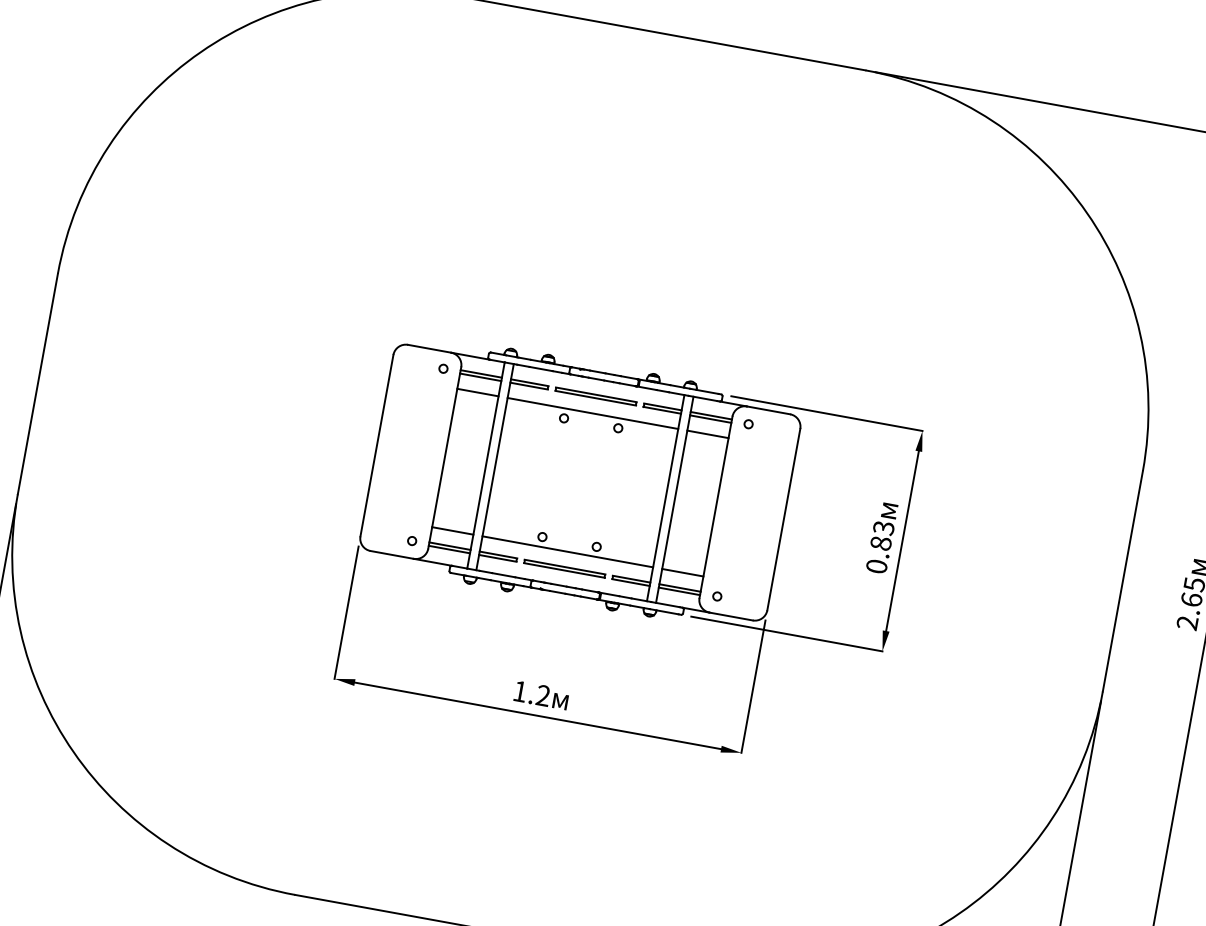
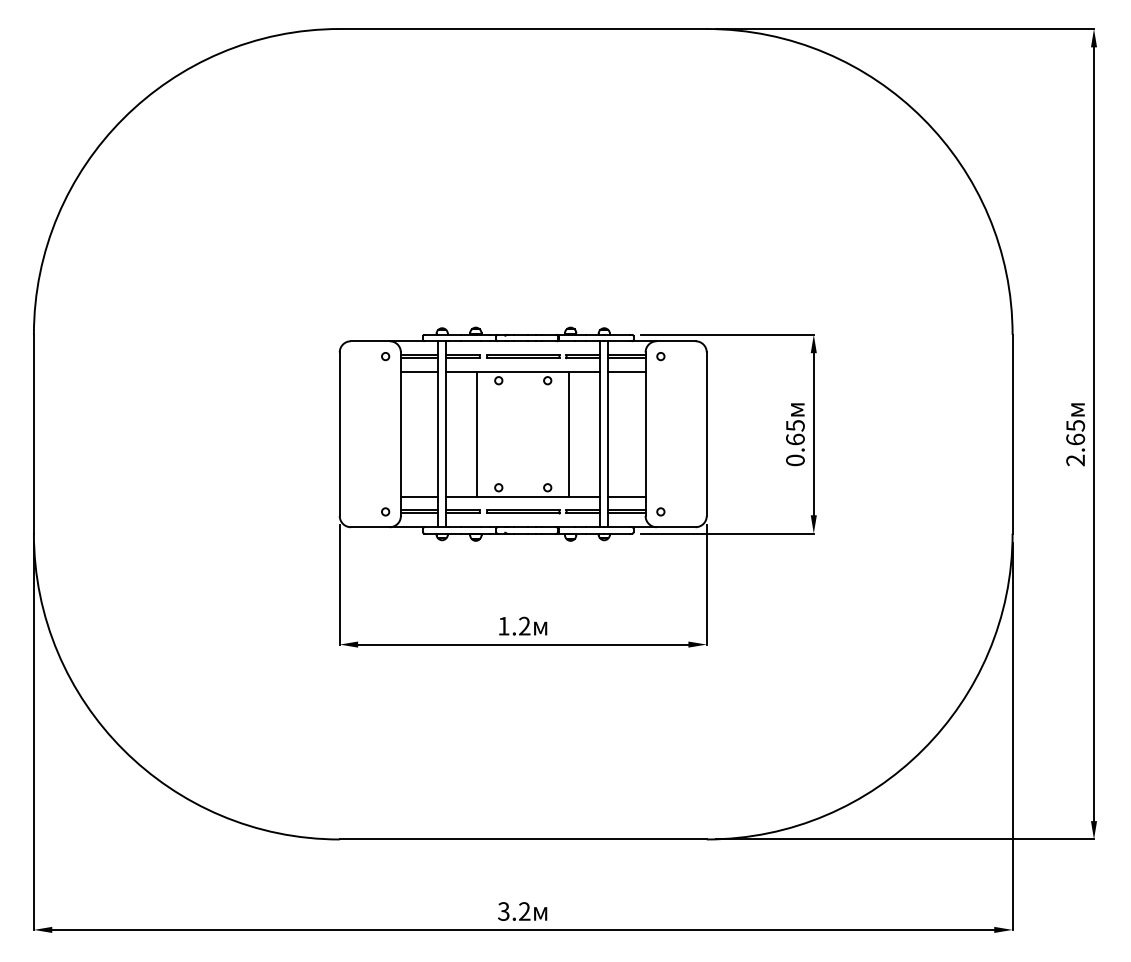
line: (529, 472) -> (477, 433), added
line: (631, 491) -> (569, 433), added
text: (882, 535) -> (795, 432), 0.83 -> 0.65

